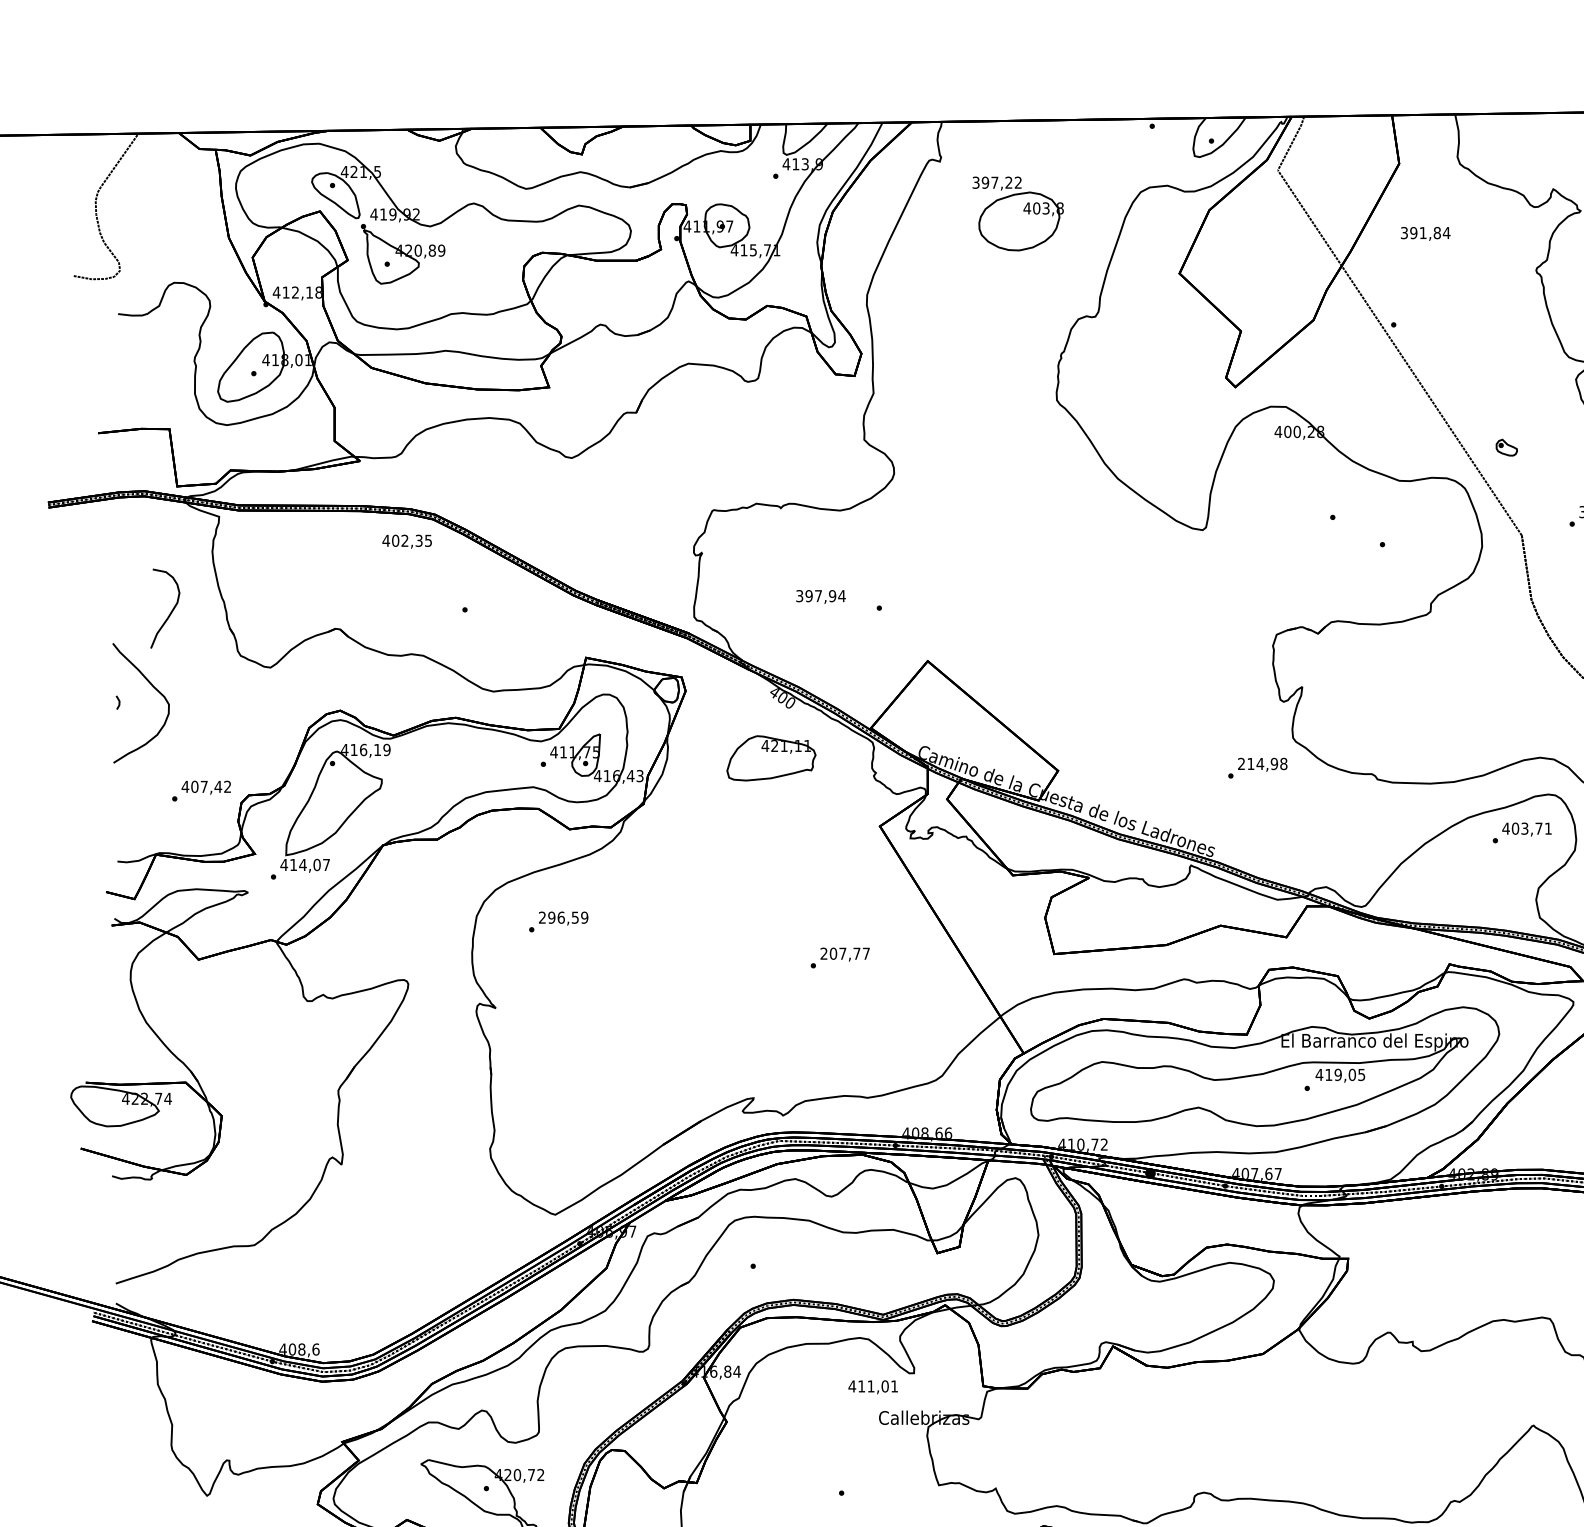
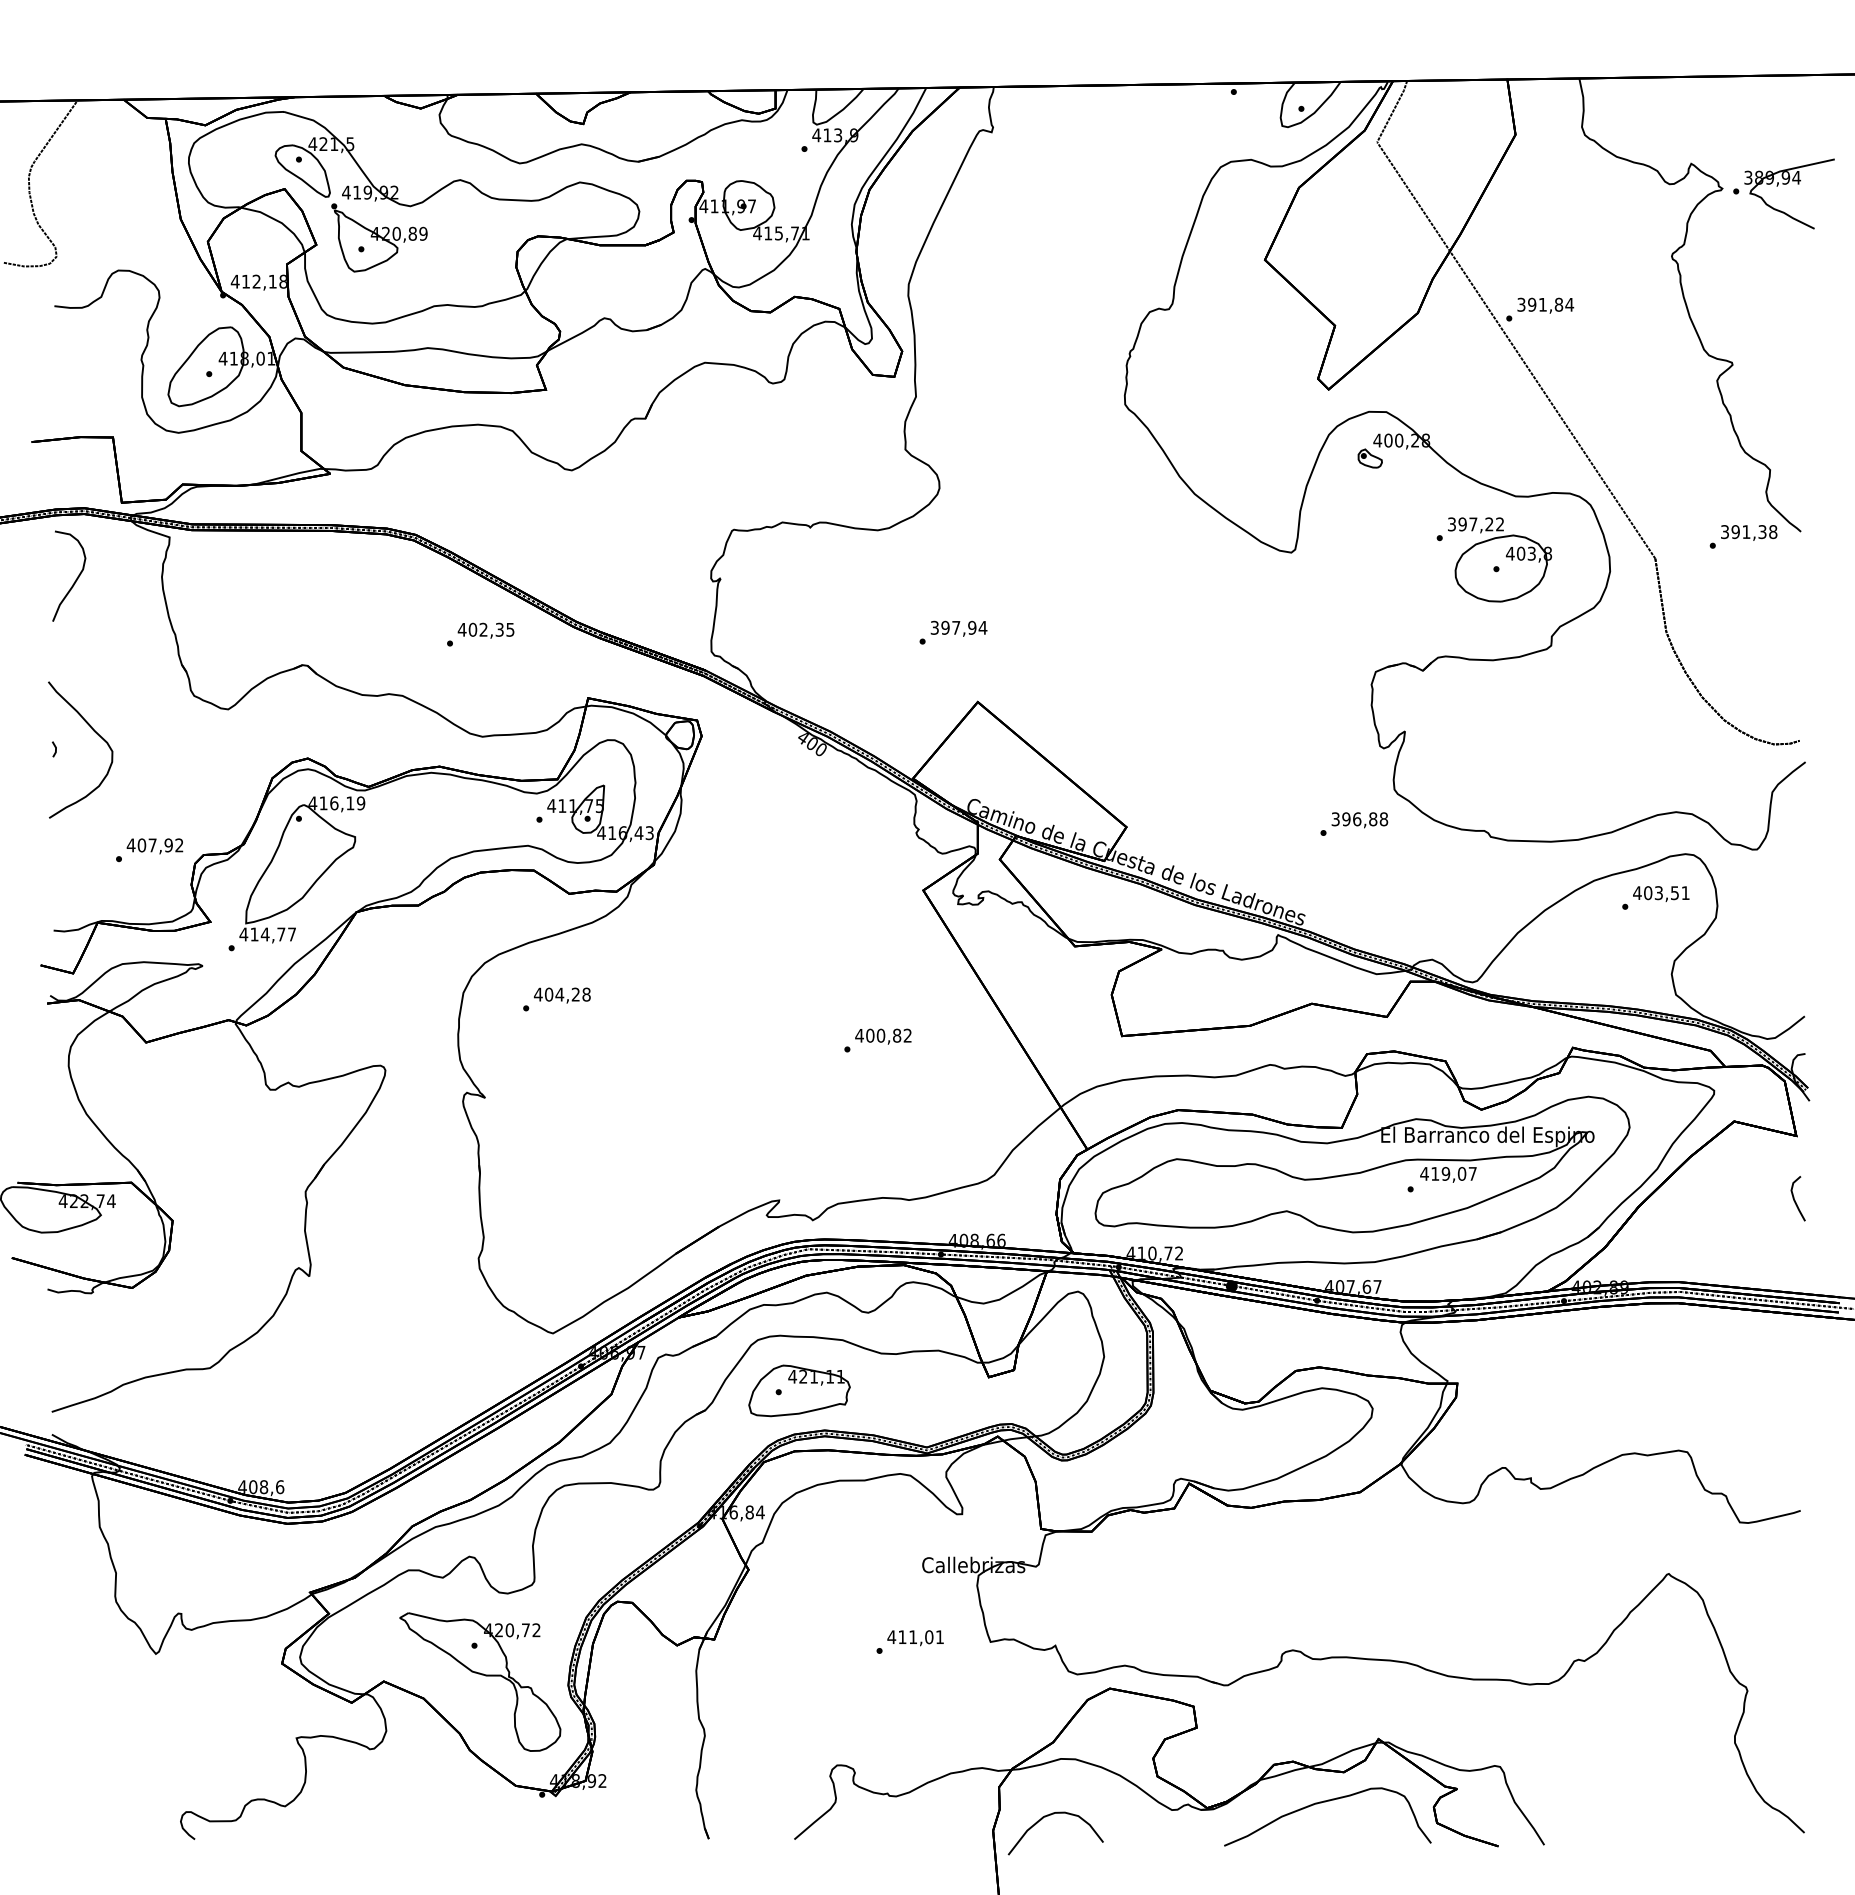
part: (1017, 213) -> (1499, 559), moved
text: (1425, 233) -> (1545, 305), moved
part: (1506, 447) -> (1369, 458), moved
text: (406, 541) -> (485, 630), moved
text: (820, 596) -> (958, 628), moved
curve: (170, 611) -> (75, 579), moved
part: (771, 758) -> (799, 1390), moved
text: (1258, 764) -> (1354, 819), 214,98 -> 396,88
text: (218, 786) -> (168, 845), 407,42 -> 407,92
text: (1538, 829) -> (1674, 893), 403,71 -> 403,51
text: (317, 864) -> (281, 934), 414,07 -> 414,77
text: (562, 917) -> (561, 994), 296,59 -> 404,28
text: (845, 953) -> (883, 1035), 207,77 -> 400,82
text: (1361, 1074) -> (1472, 1173), 419,05 -> 419,07
text: (873, 1387) -> (915, 1638), moved

